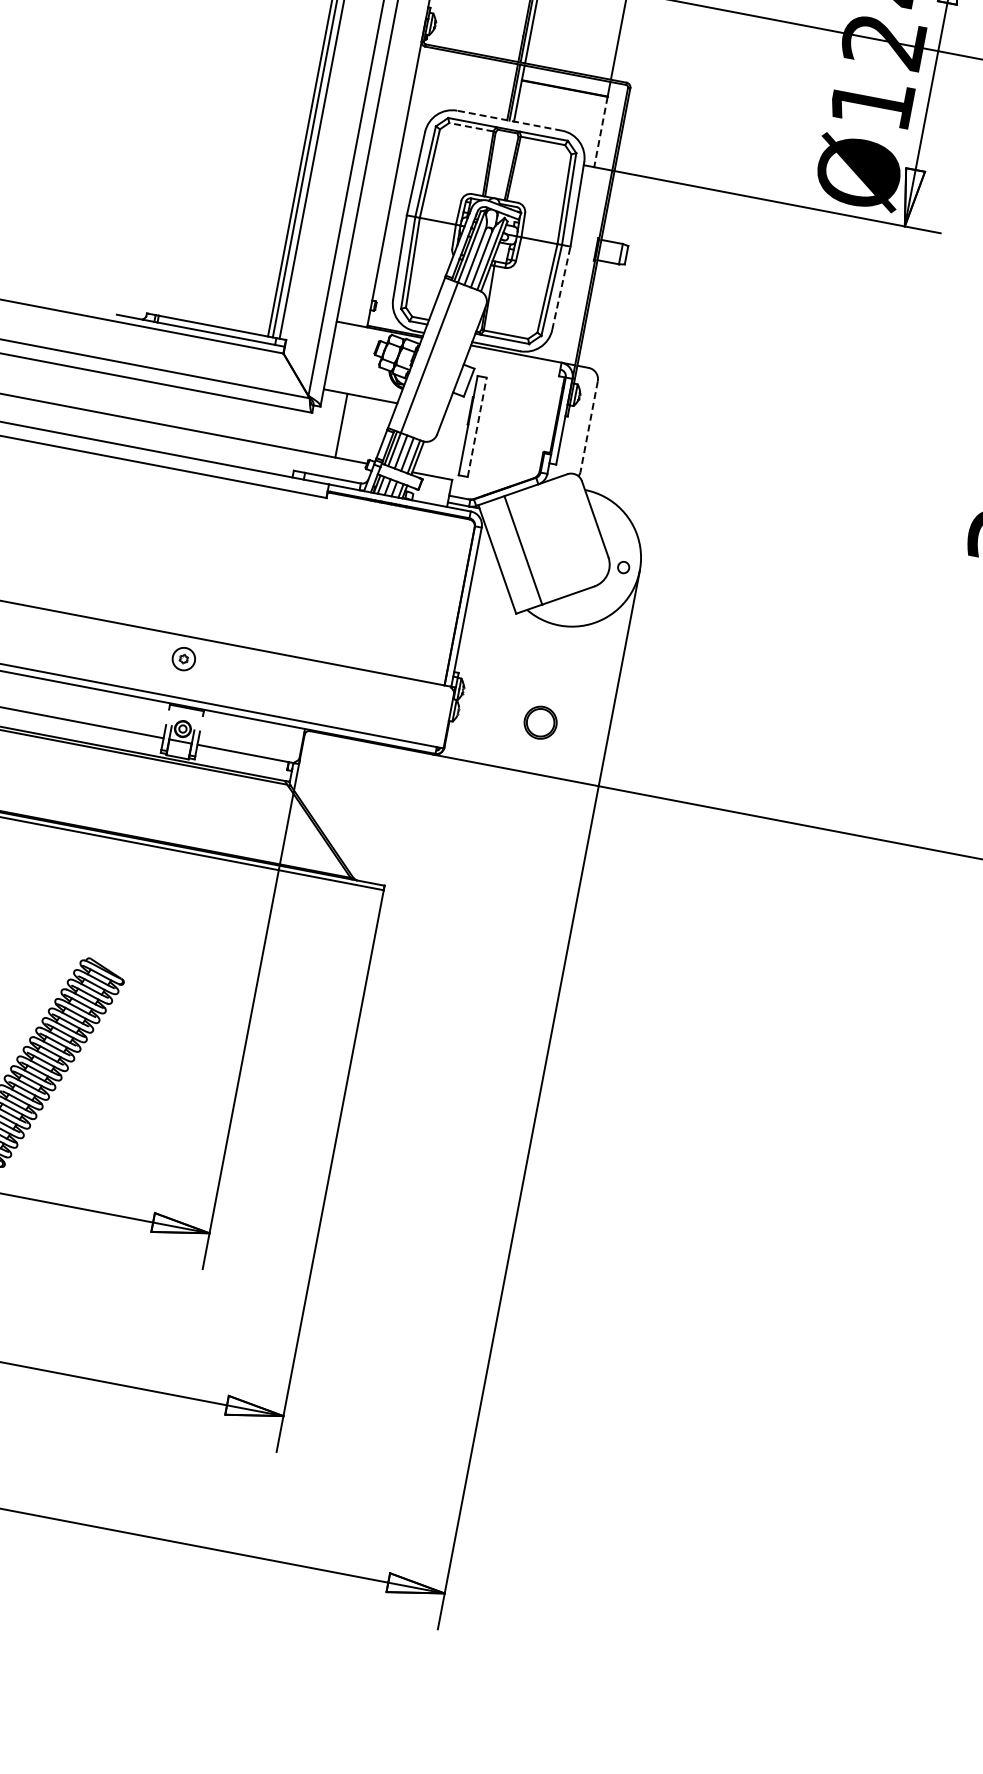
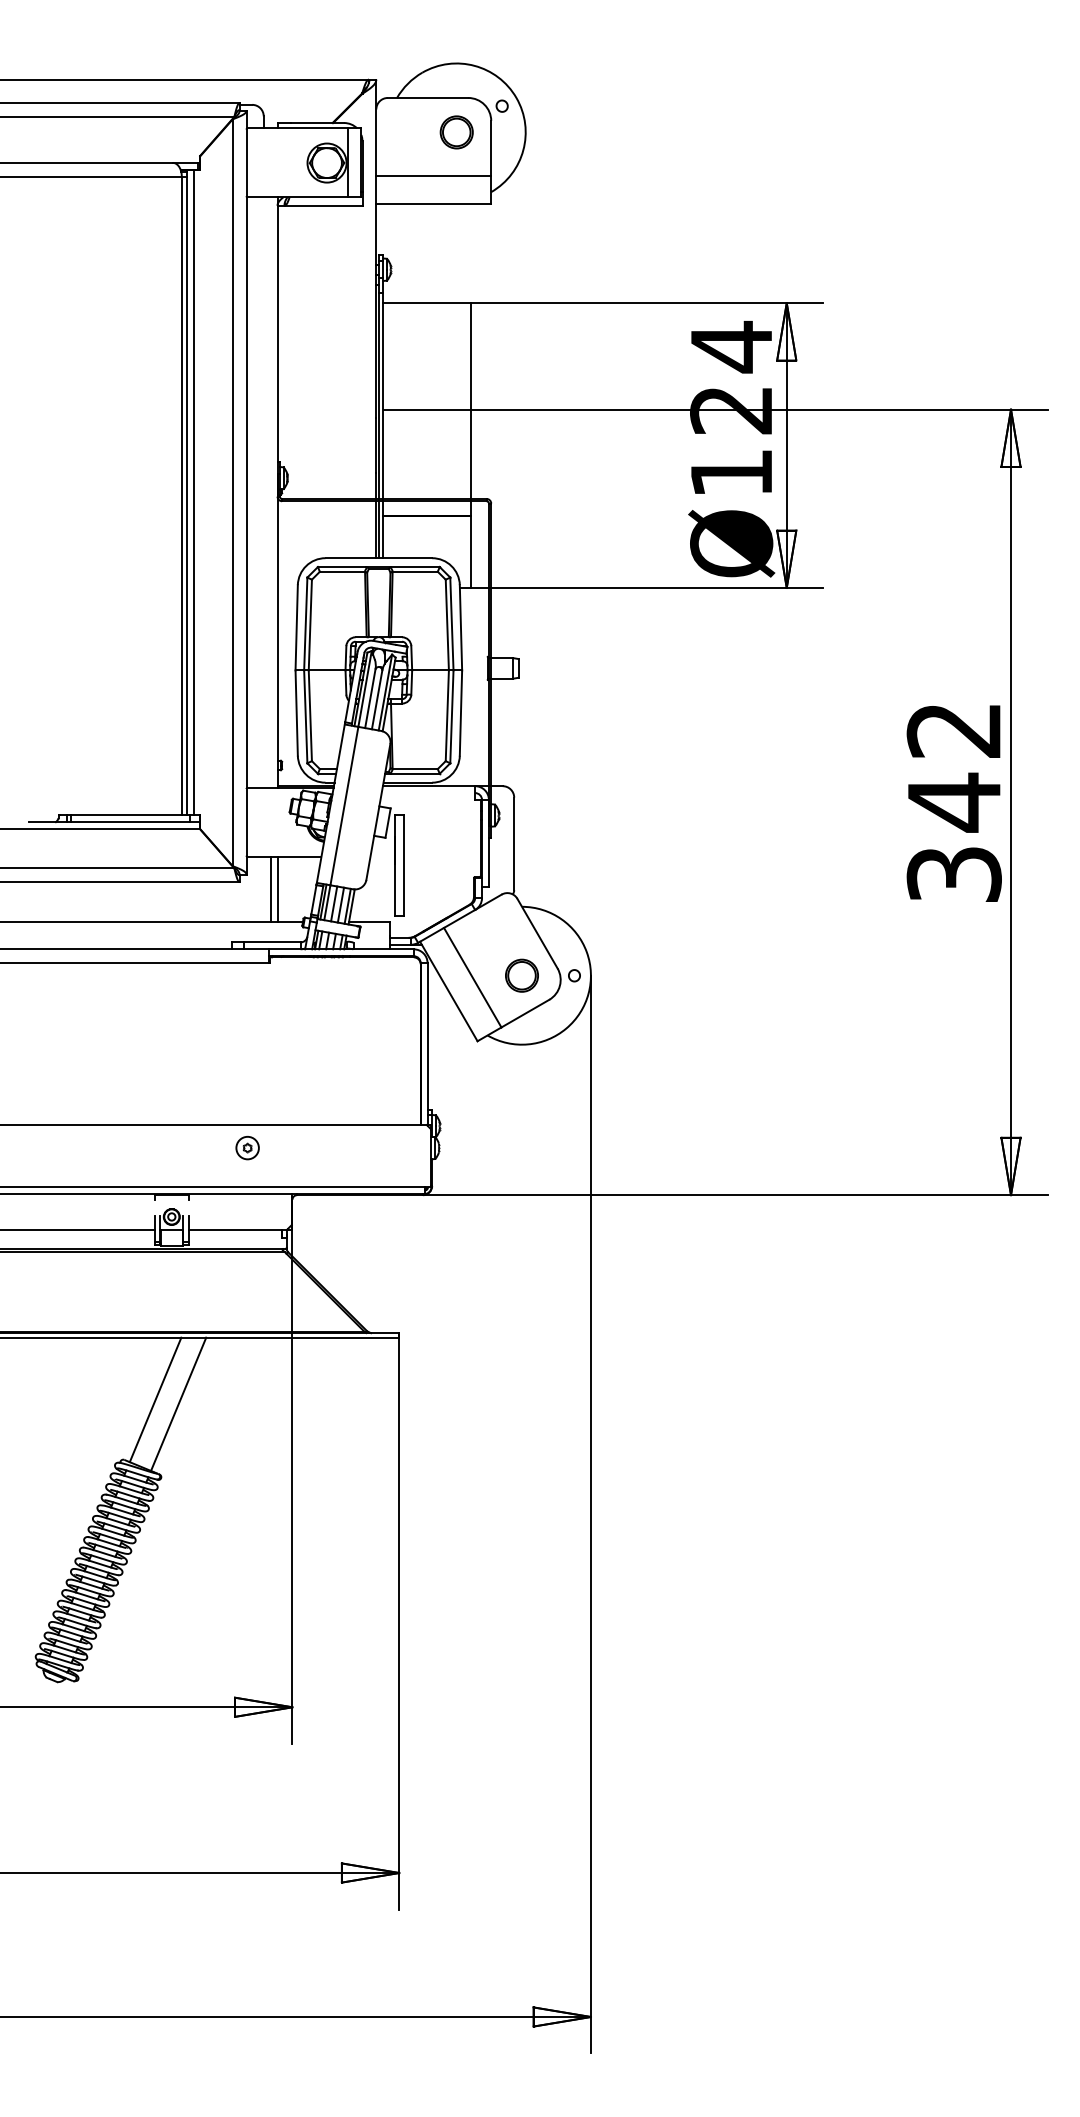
line: (509, 120) -> (378, 558), dashed -> solid
line: (470, 126) -> (341, 571), dashed -> solid
line: (600, 132) -> (470, 552), dashed -> solid
line: (560, 288) -> (460, 713), dashed -> solid
line: (348, 426) -> (277, 888), added
line: (477, 427) -> (404, 865), dashed -> solid
line: (589, 427) -> (514, 844), dashed -> solid
part: (183, 659) -> (247, 1148), moved
part: (540, 722) -> (521, 975), moved
line: (132, 905) -> (155, 1399), added
line: (154, 913) -> (178, 1403), added

